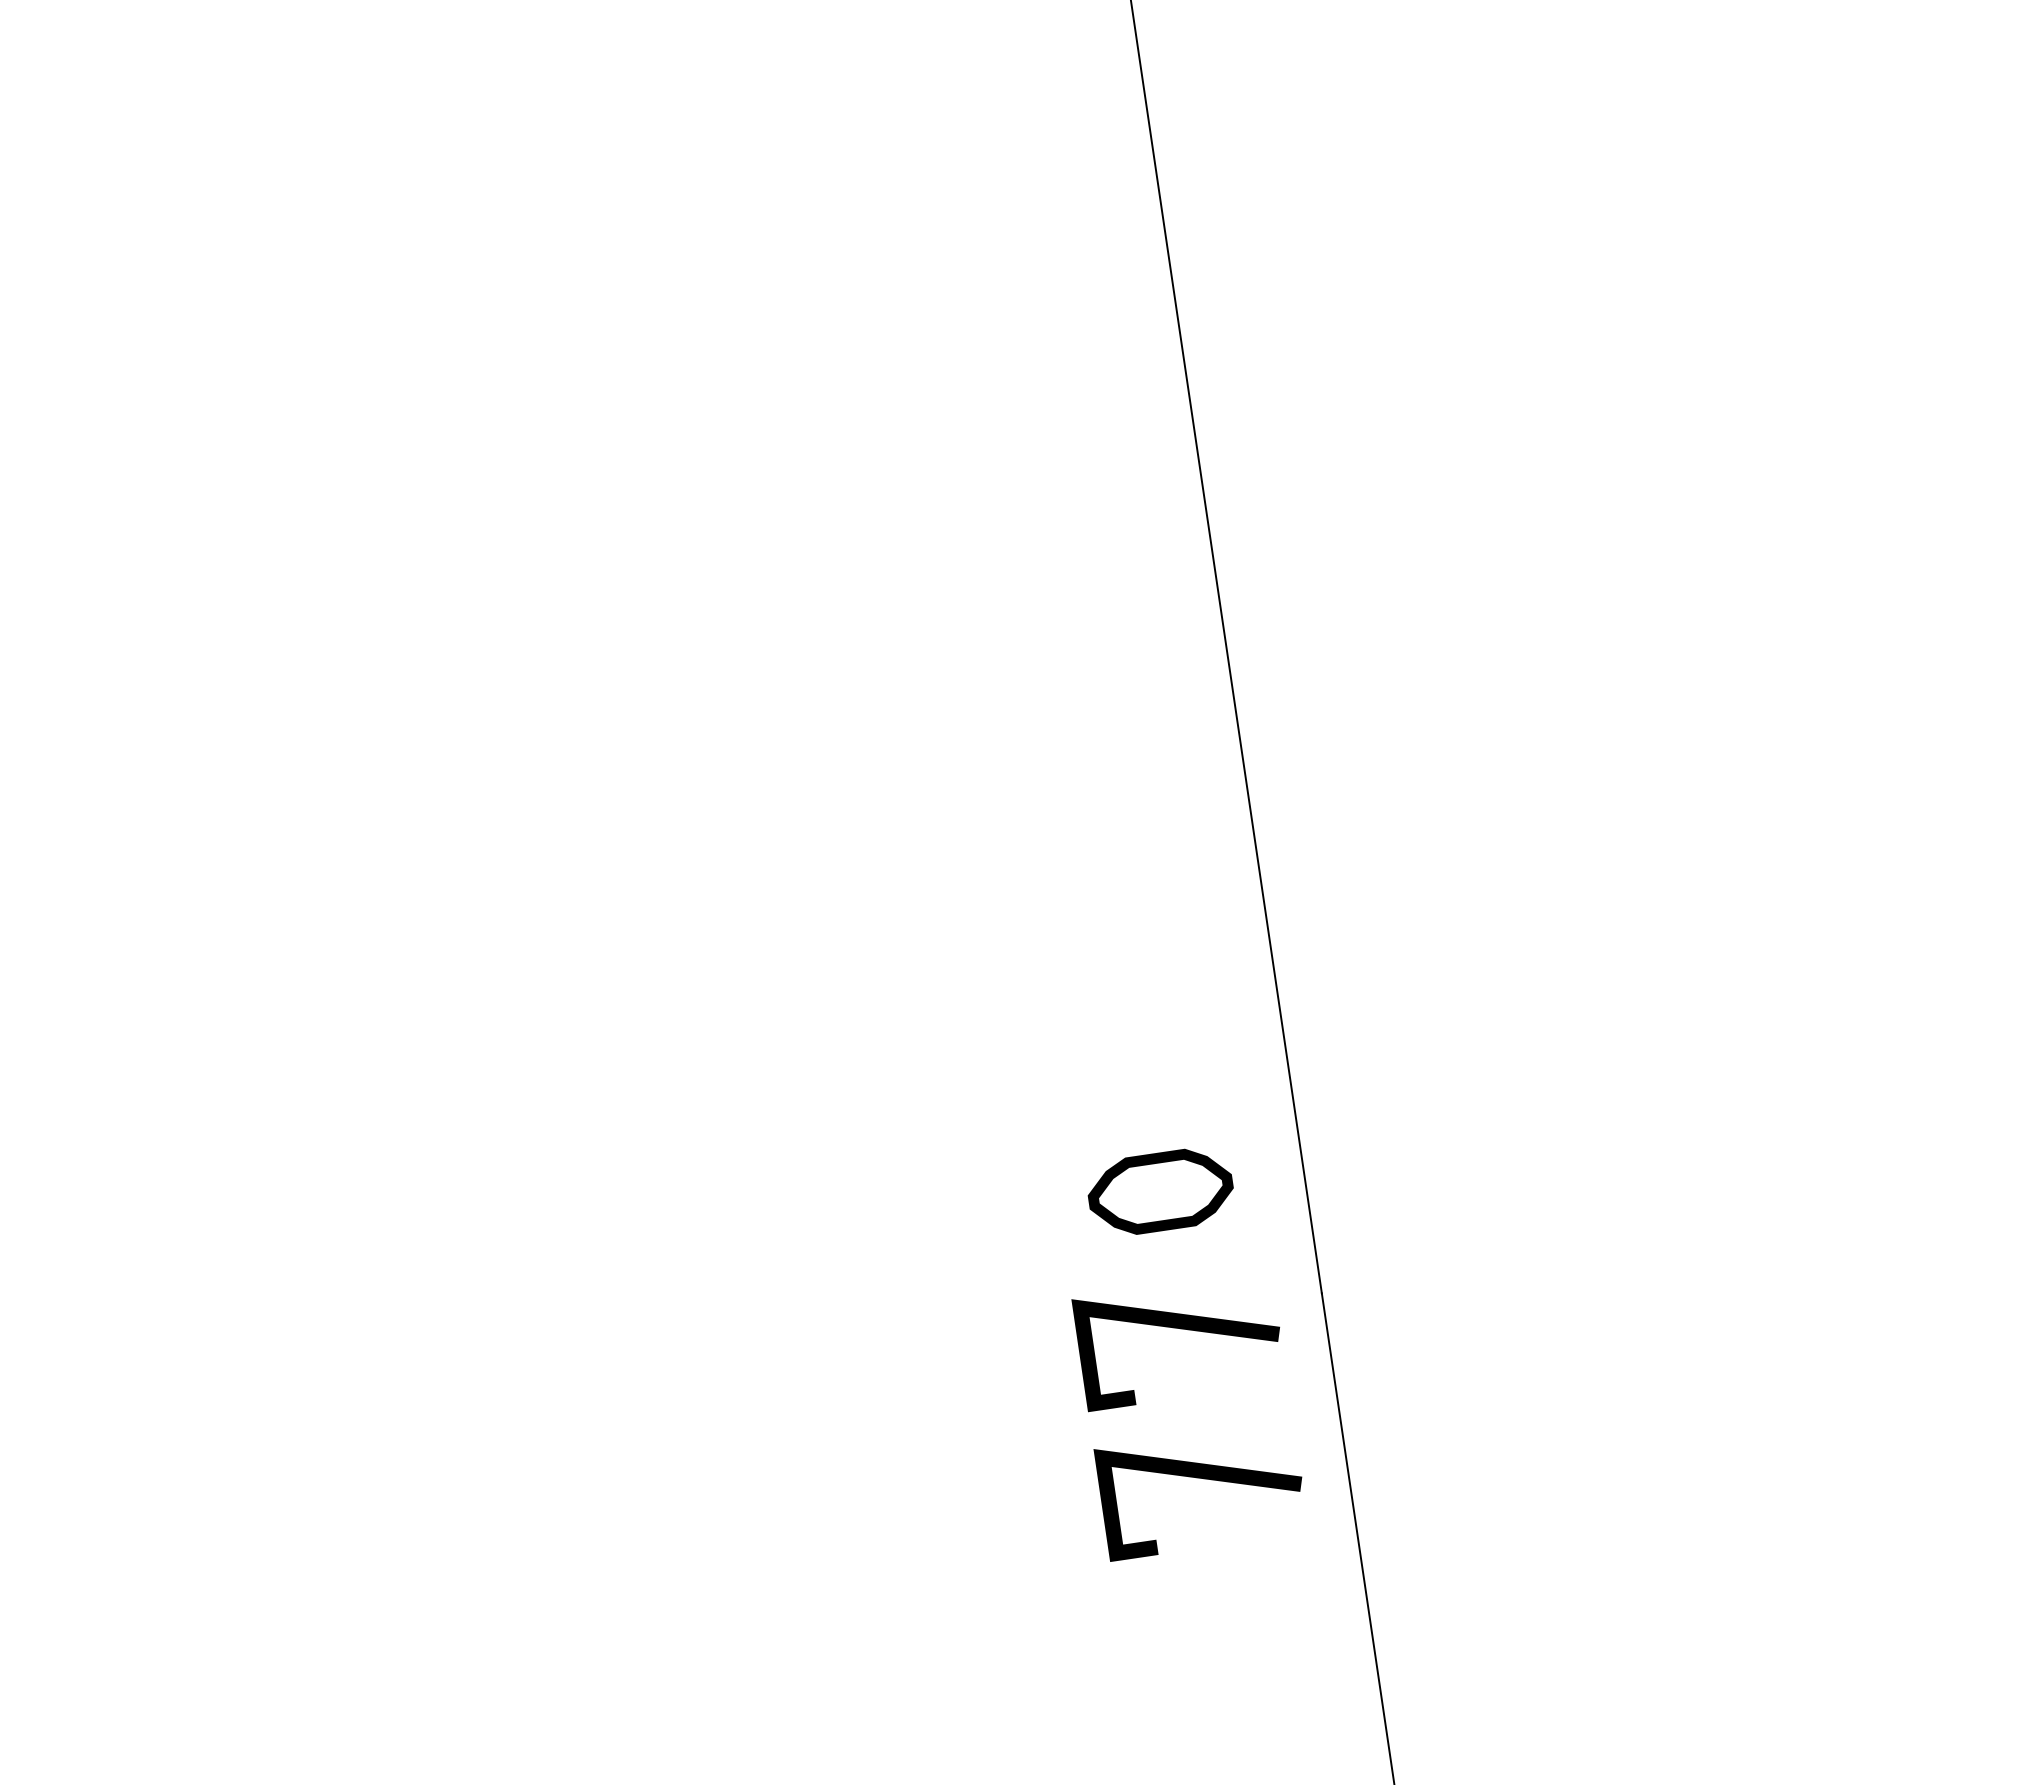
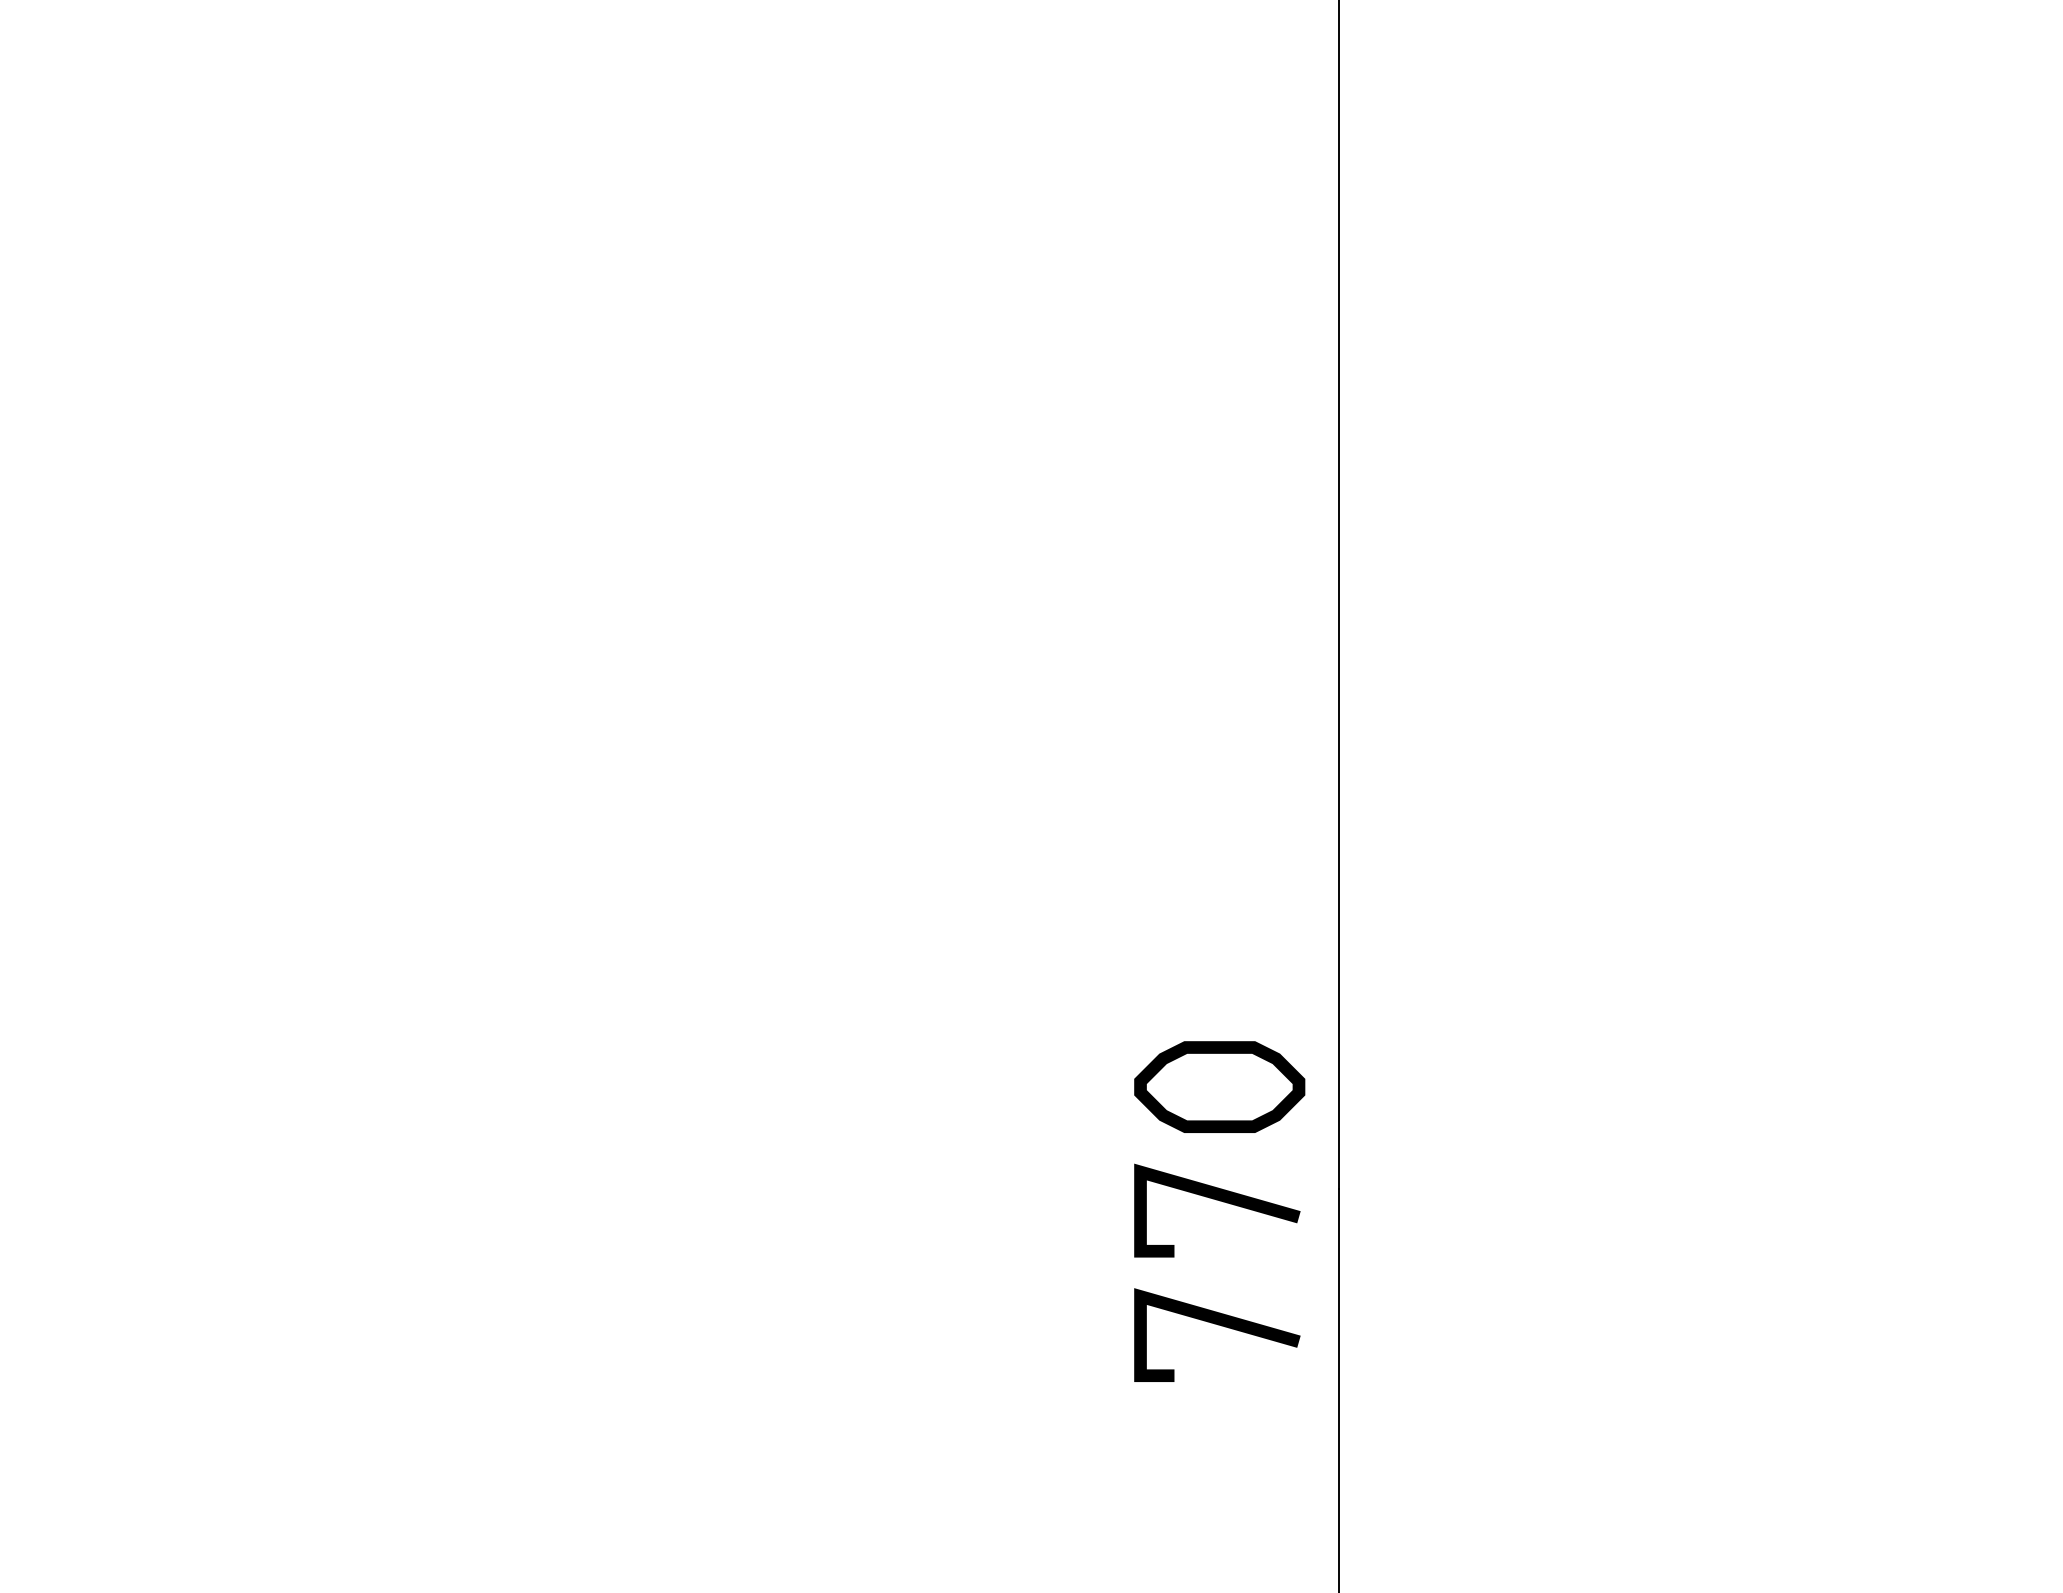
part: (1160, 1191) -> (1219, 1086), size x1.43

